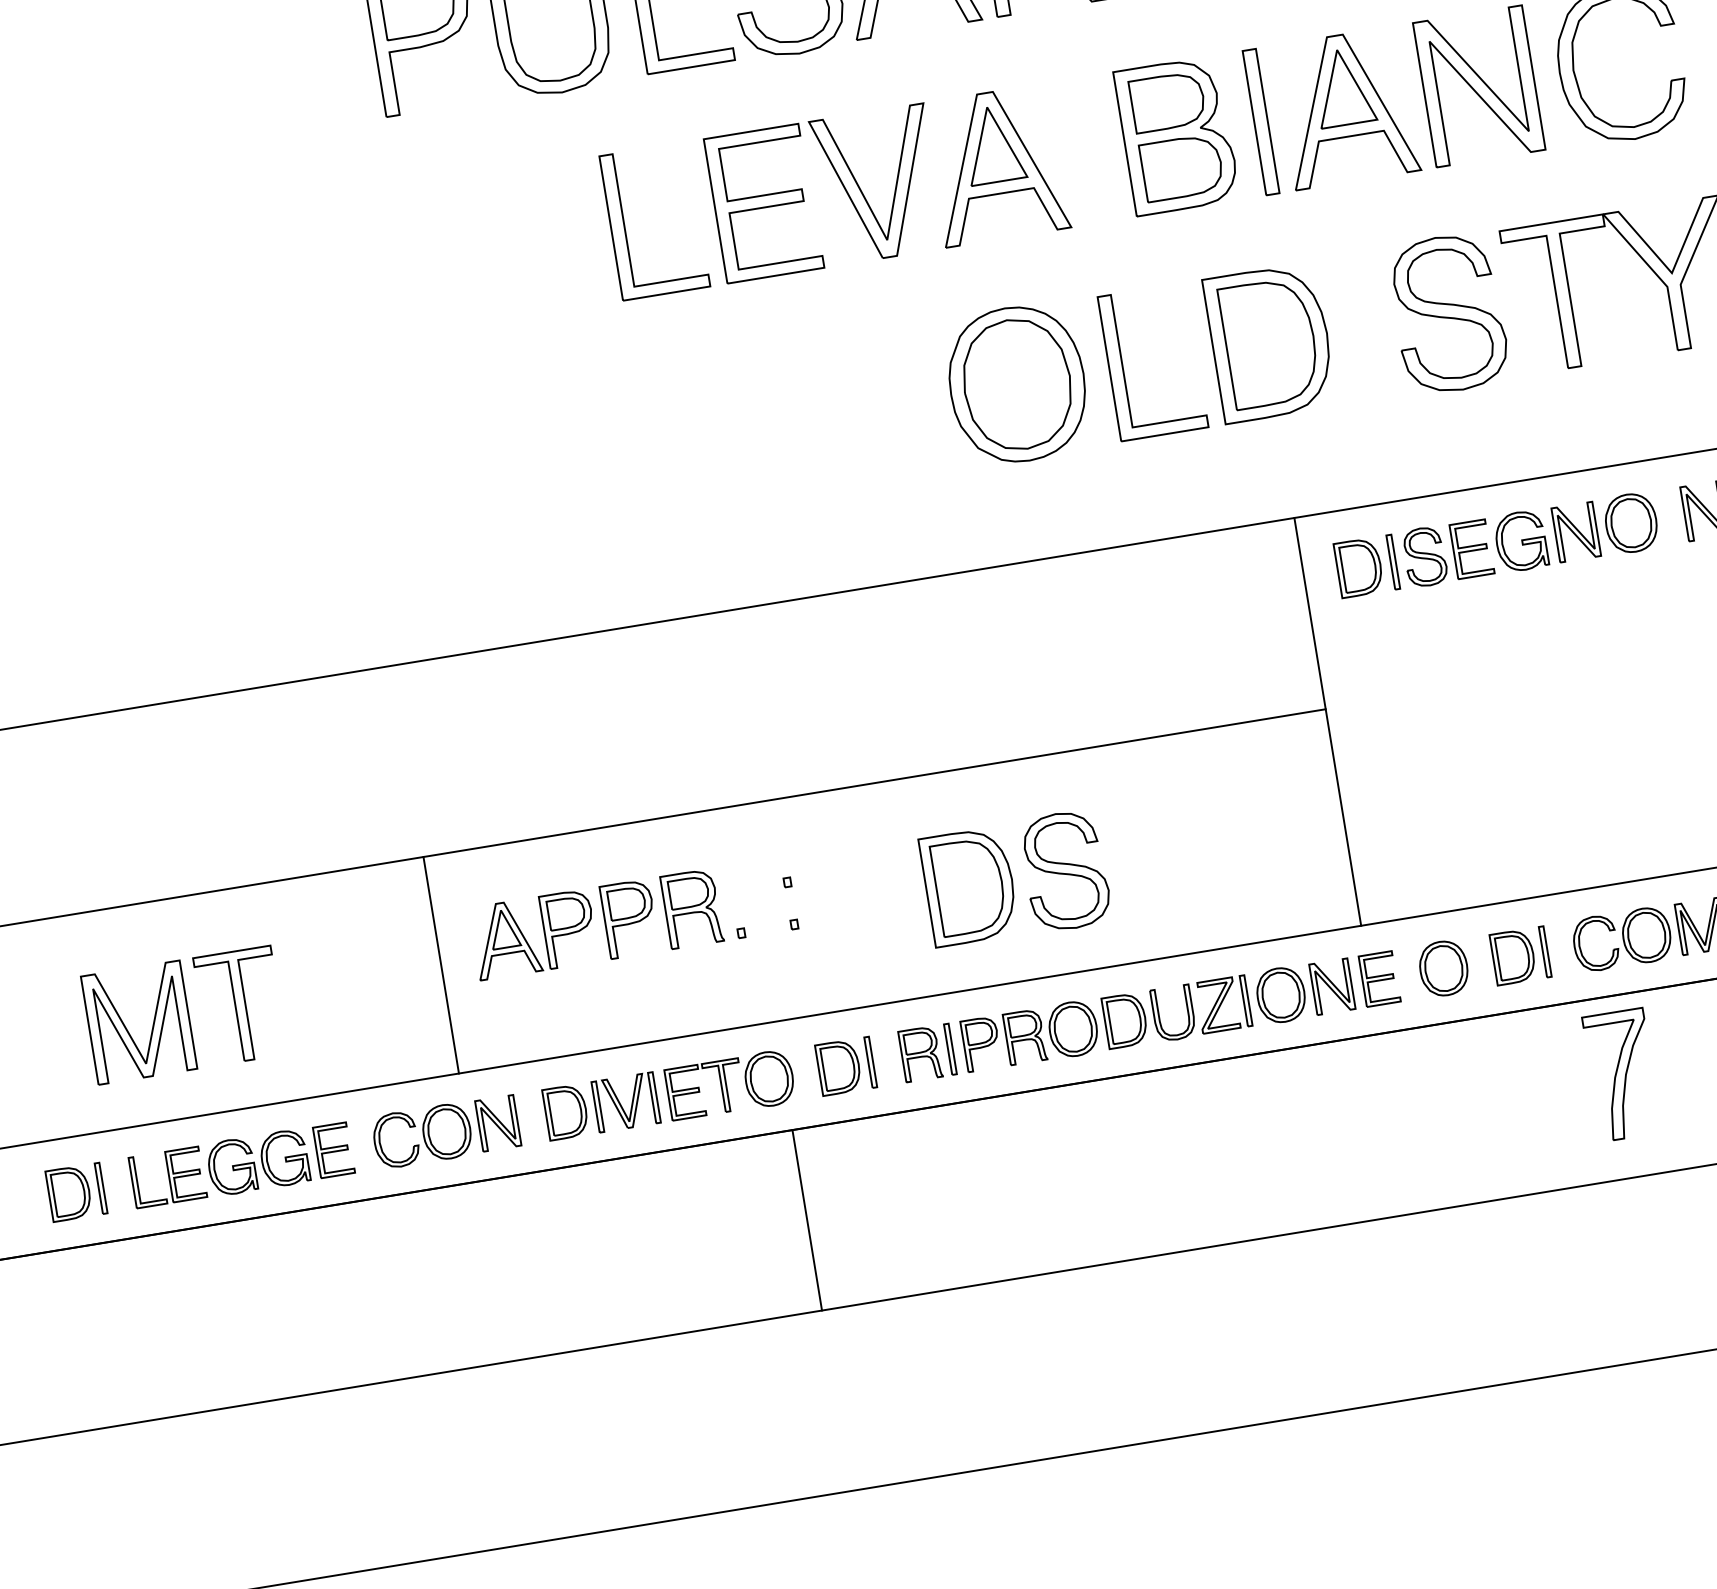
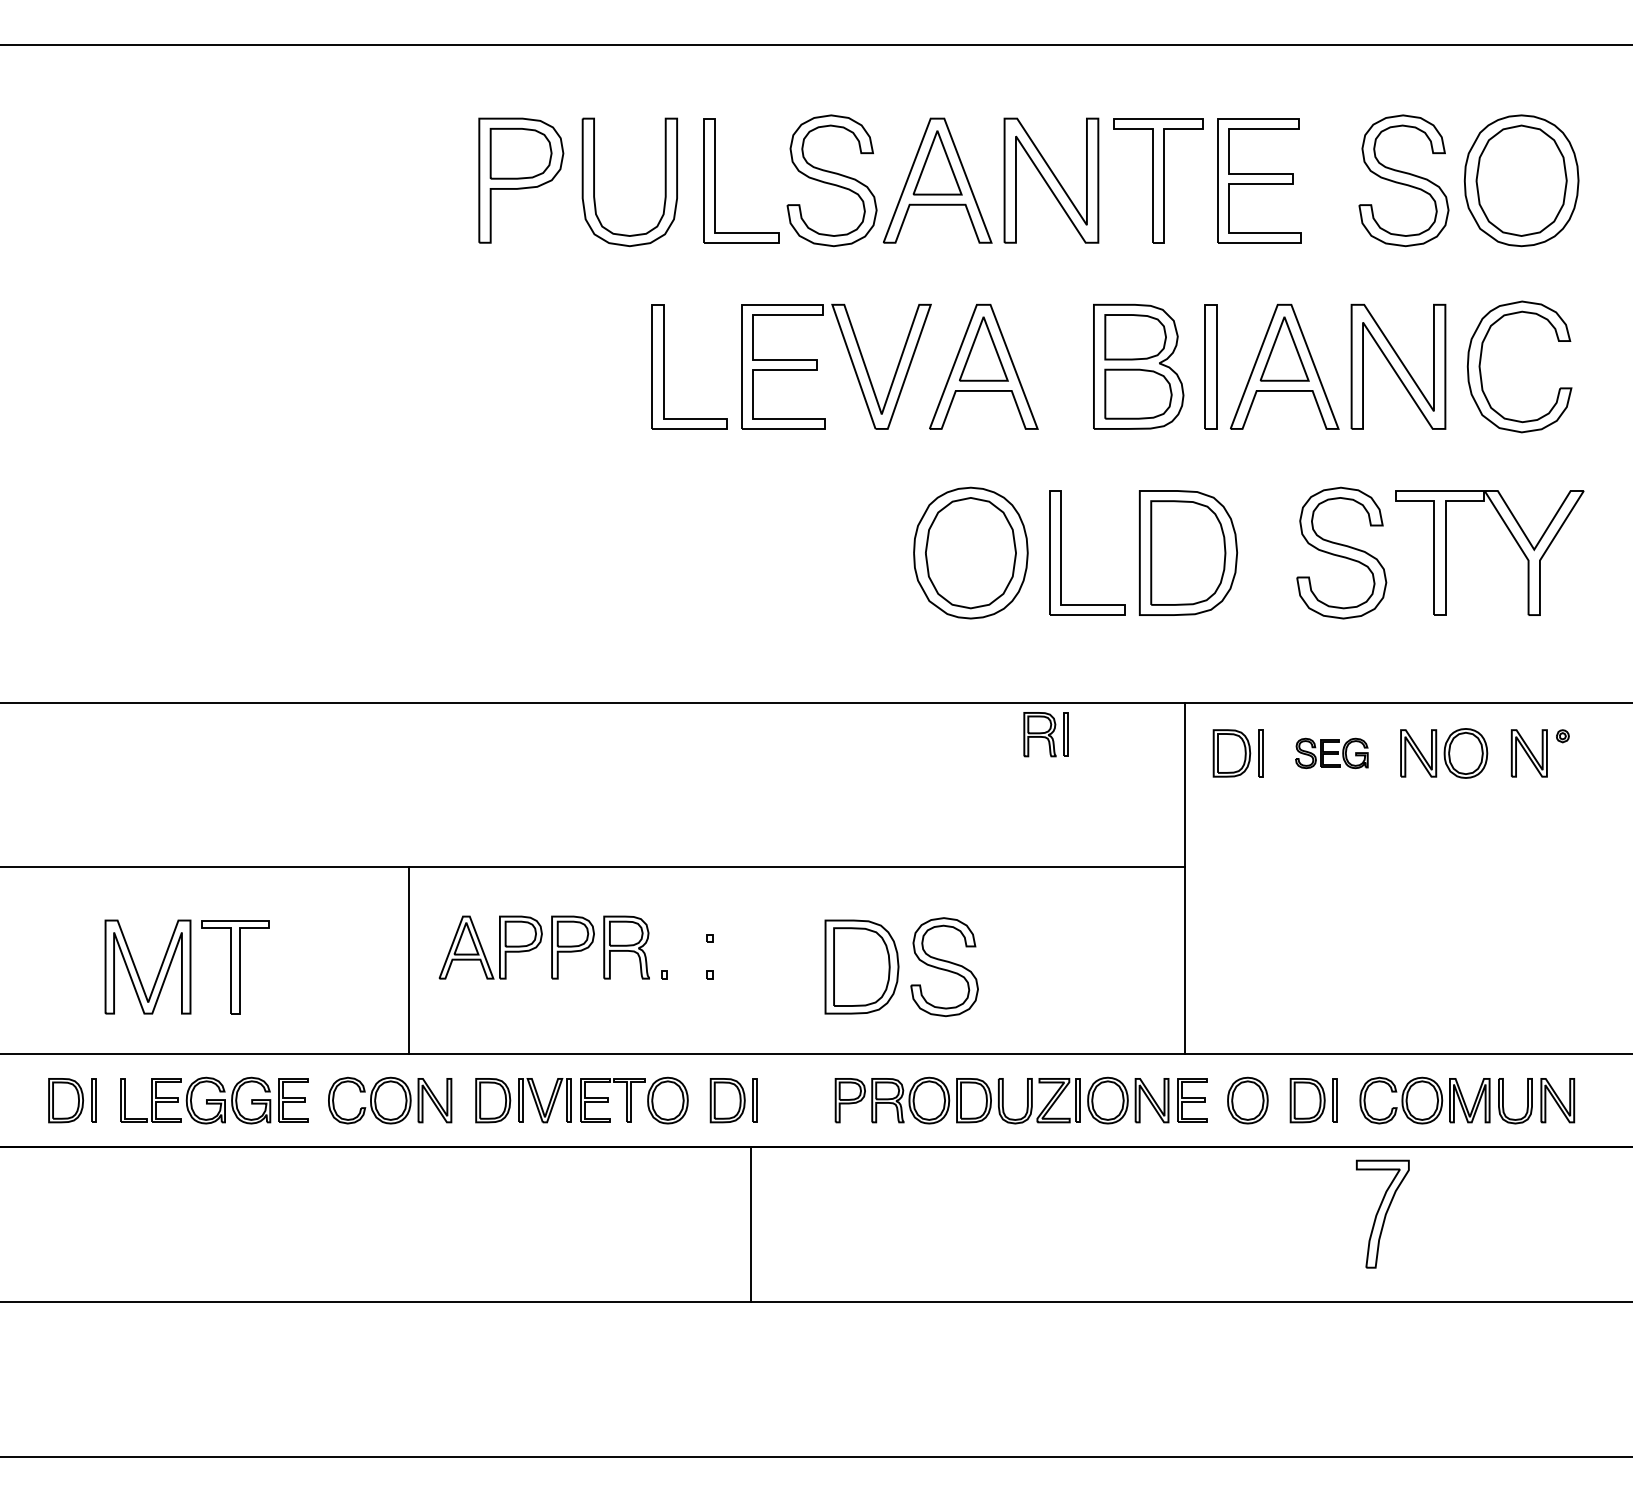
part: (1474, 548) -> (1331, 753), size x0.6
part: (926, 1053) -> (1045, 734), moved
line: (807, 1219) -> (751, 1223), moved

